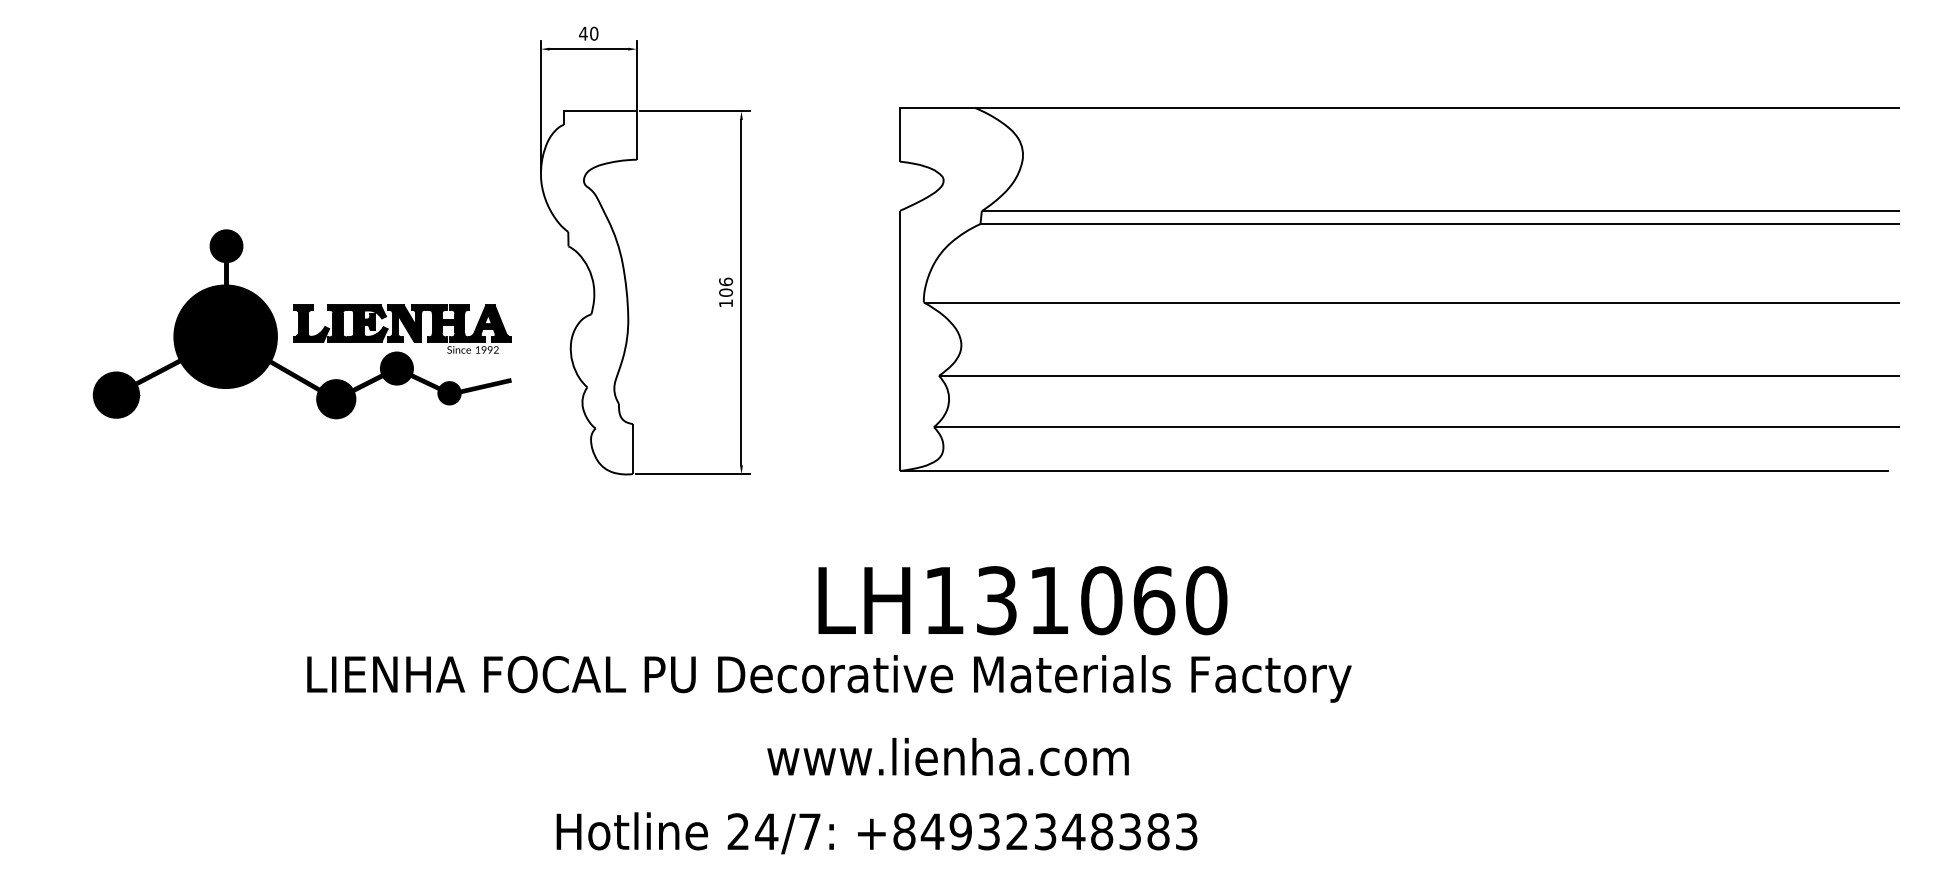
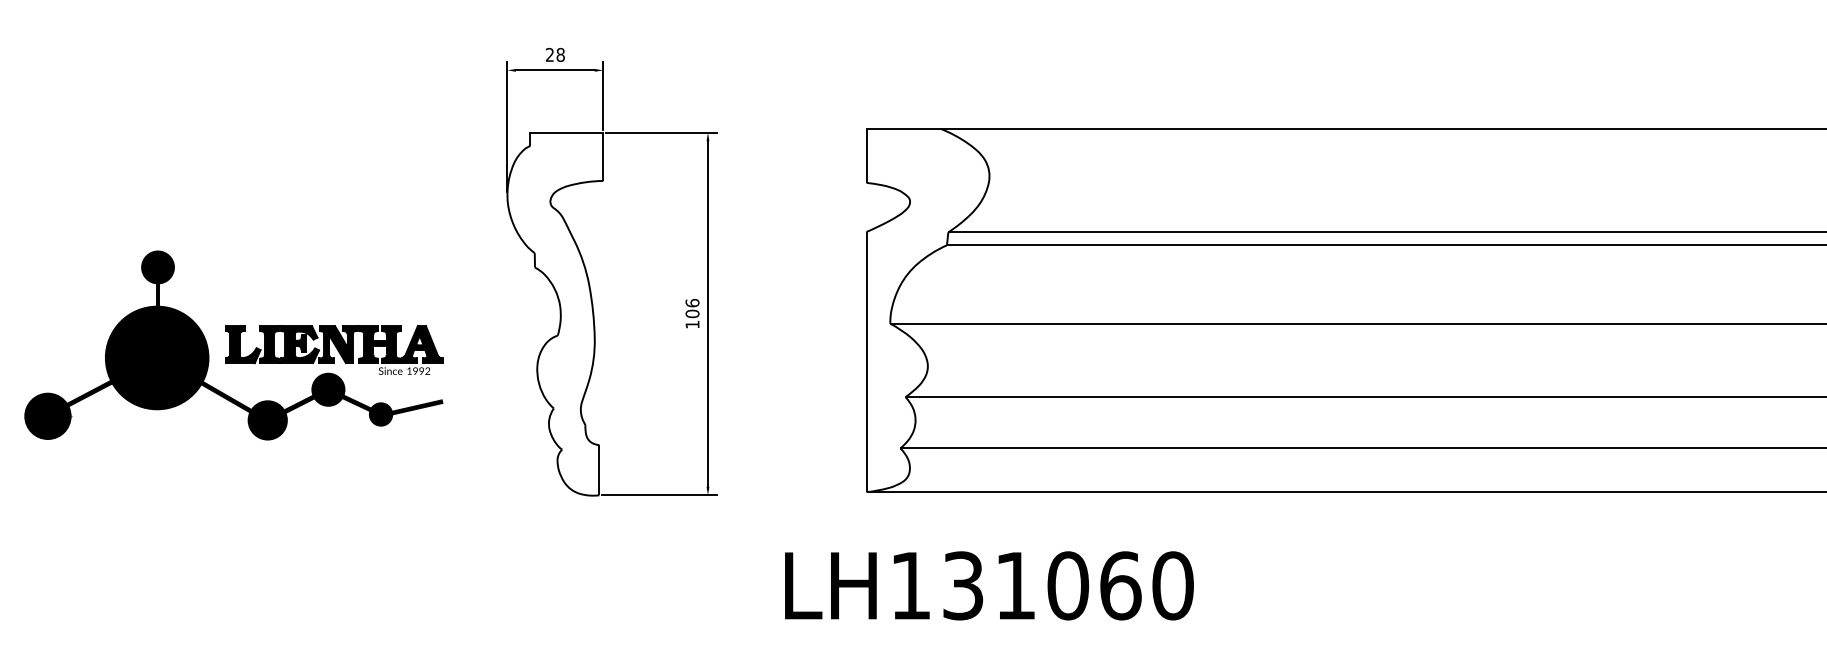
text: (588, 33) -> (554, 54), 40 -> 28
part: (301, 324) -> (232, 345), moved
text: (1022, 600) -> (988, 585), moved

